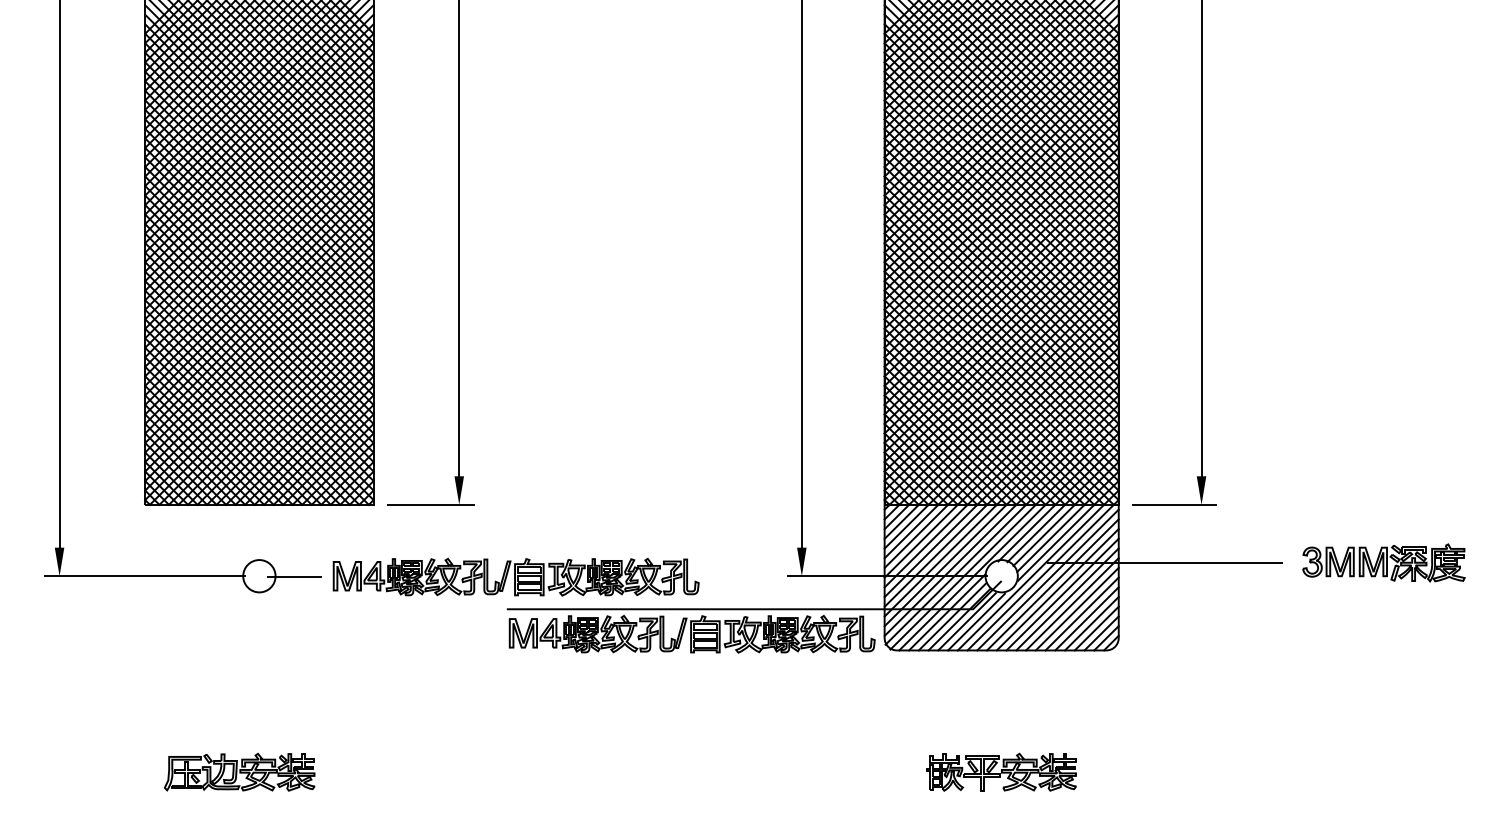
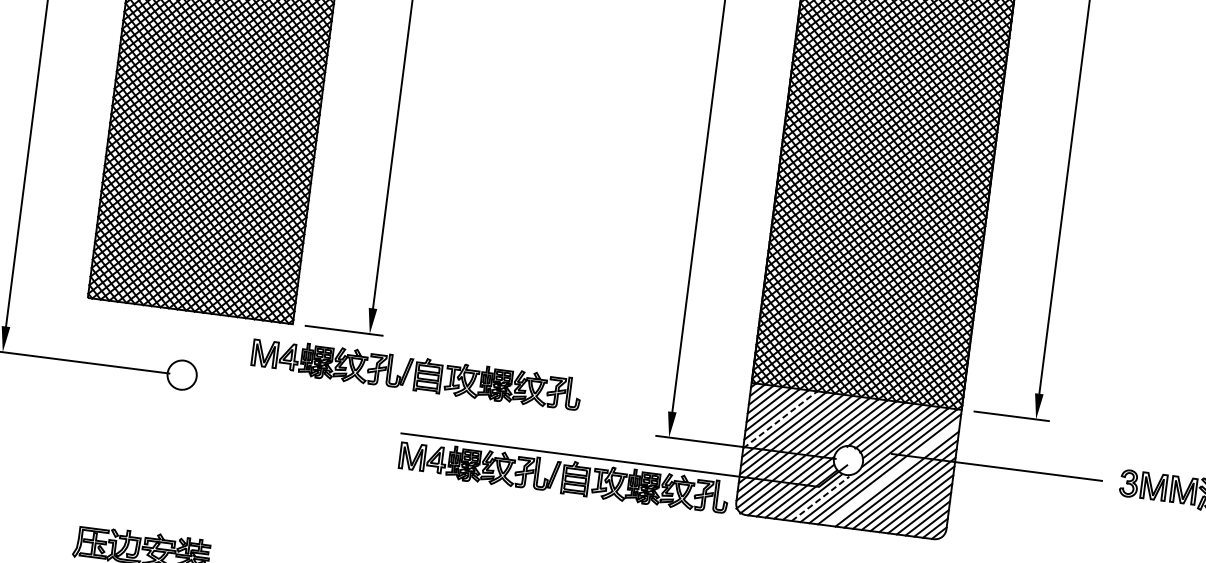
line: (921, 541) -> (780, 420), solid -> dashed
part: (515, 576) -> (416, 373), moved
line: (294, 577) -> (213, 380), removed
line: (1052, 584) -> (893, 473), removed
line: (976, 621) -> (820, 498), solid -> dashed

